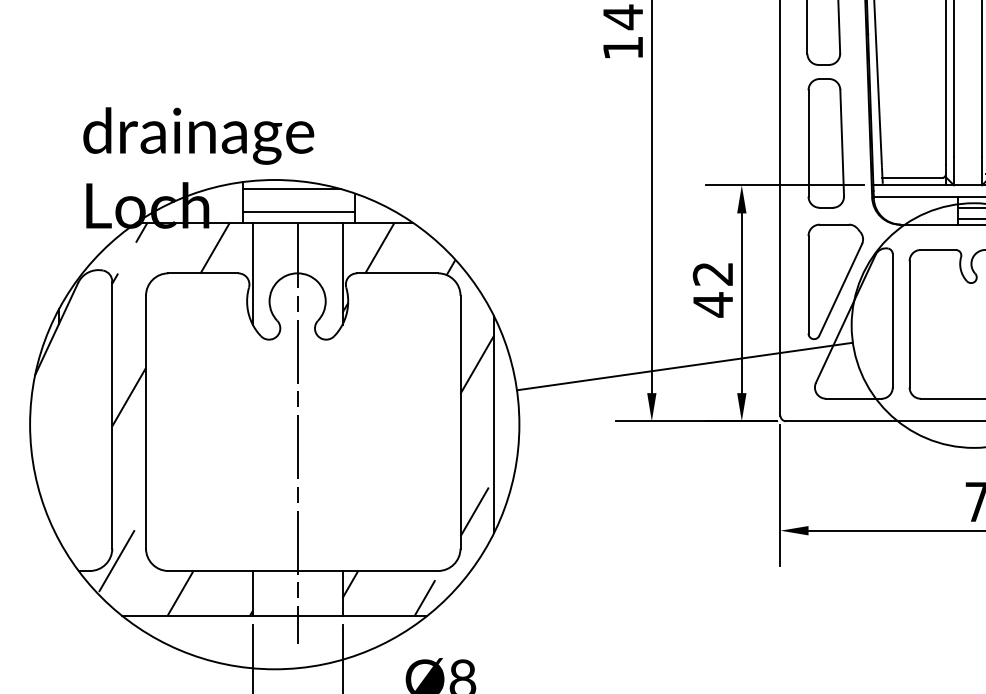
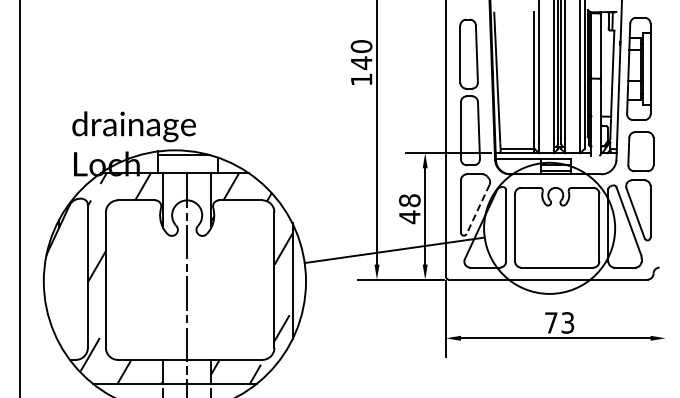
line: (298, 211) -> (187, 167), removed
text: (712, 273) -> (409, 200), 42 -> 48
line: (839, 290) -> (477, 209), solid -> dashed

